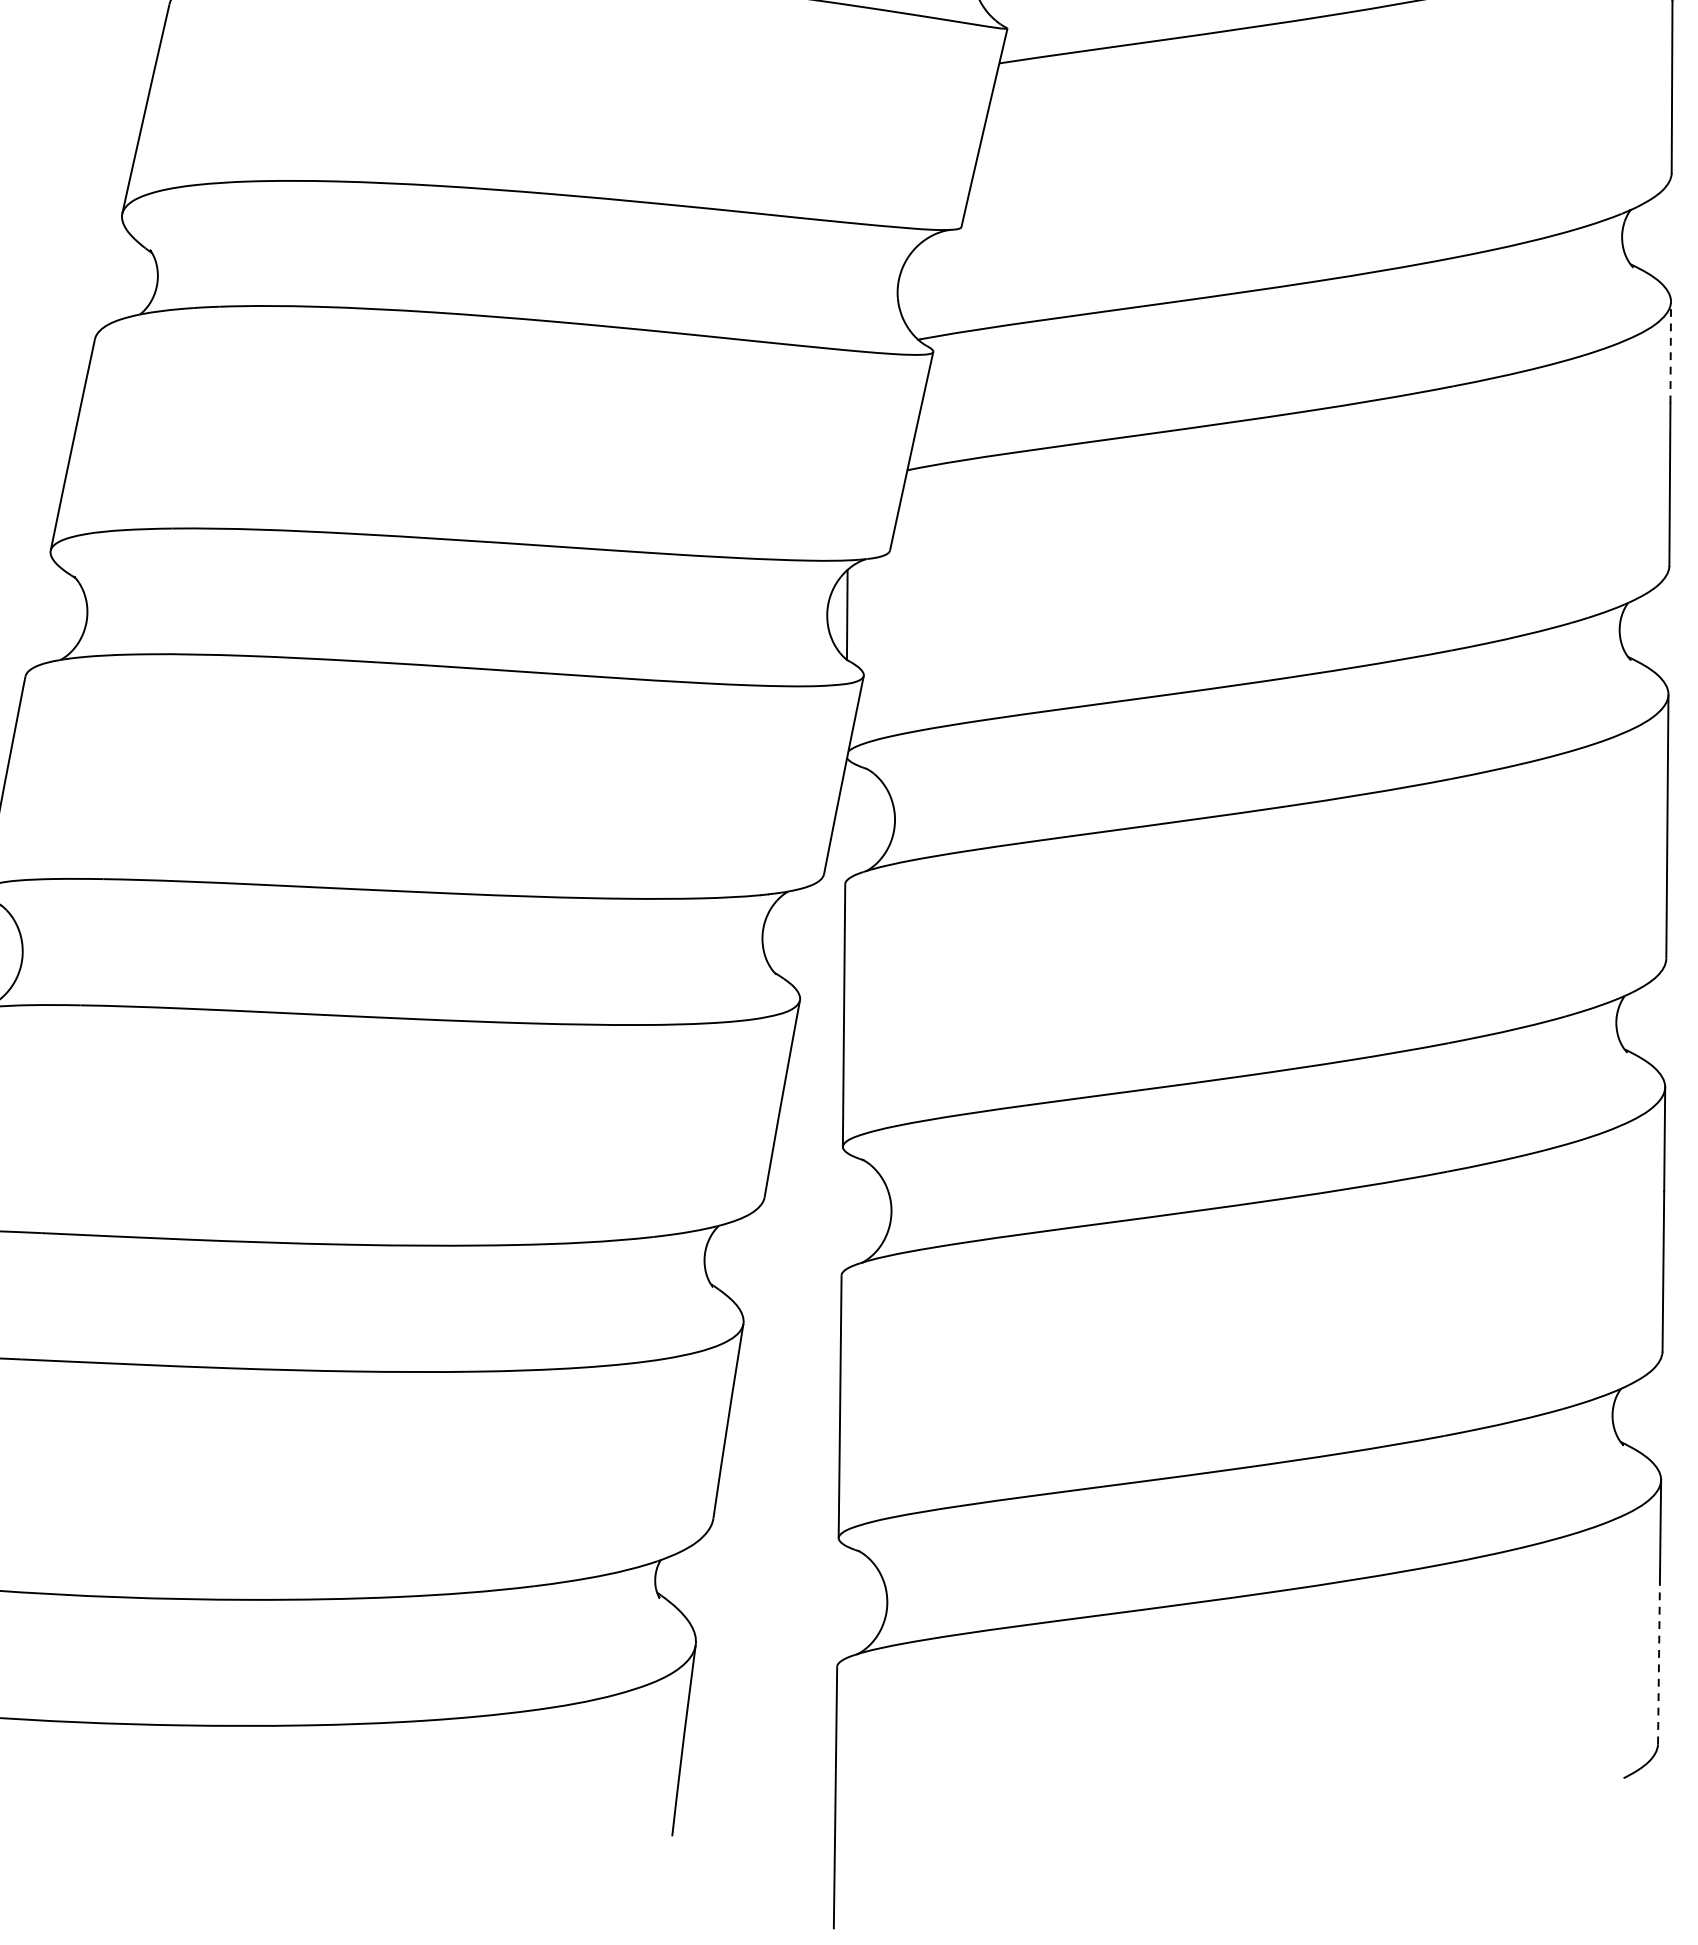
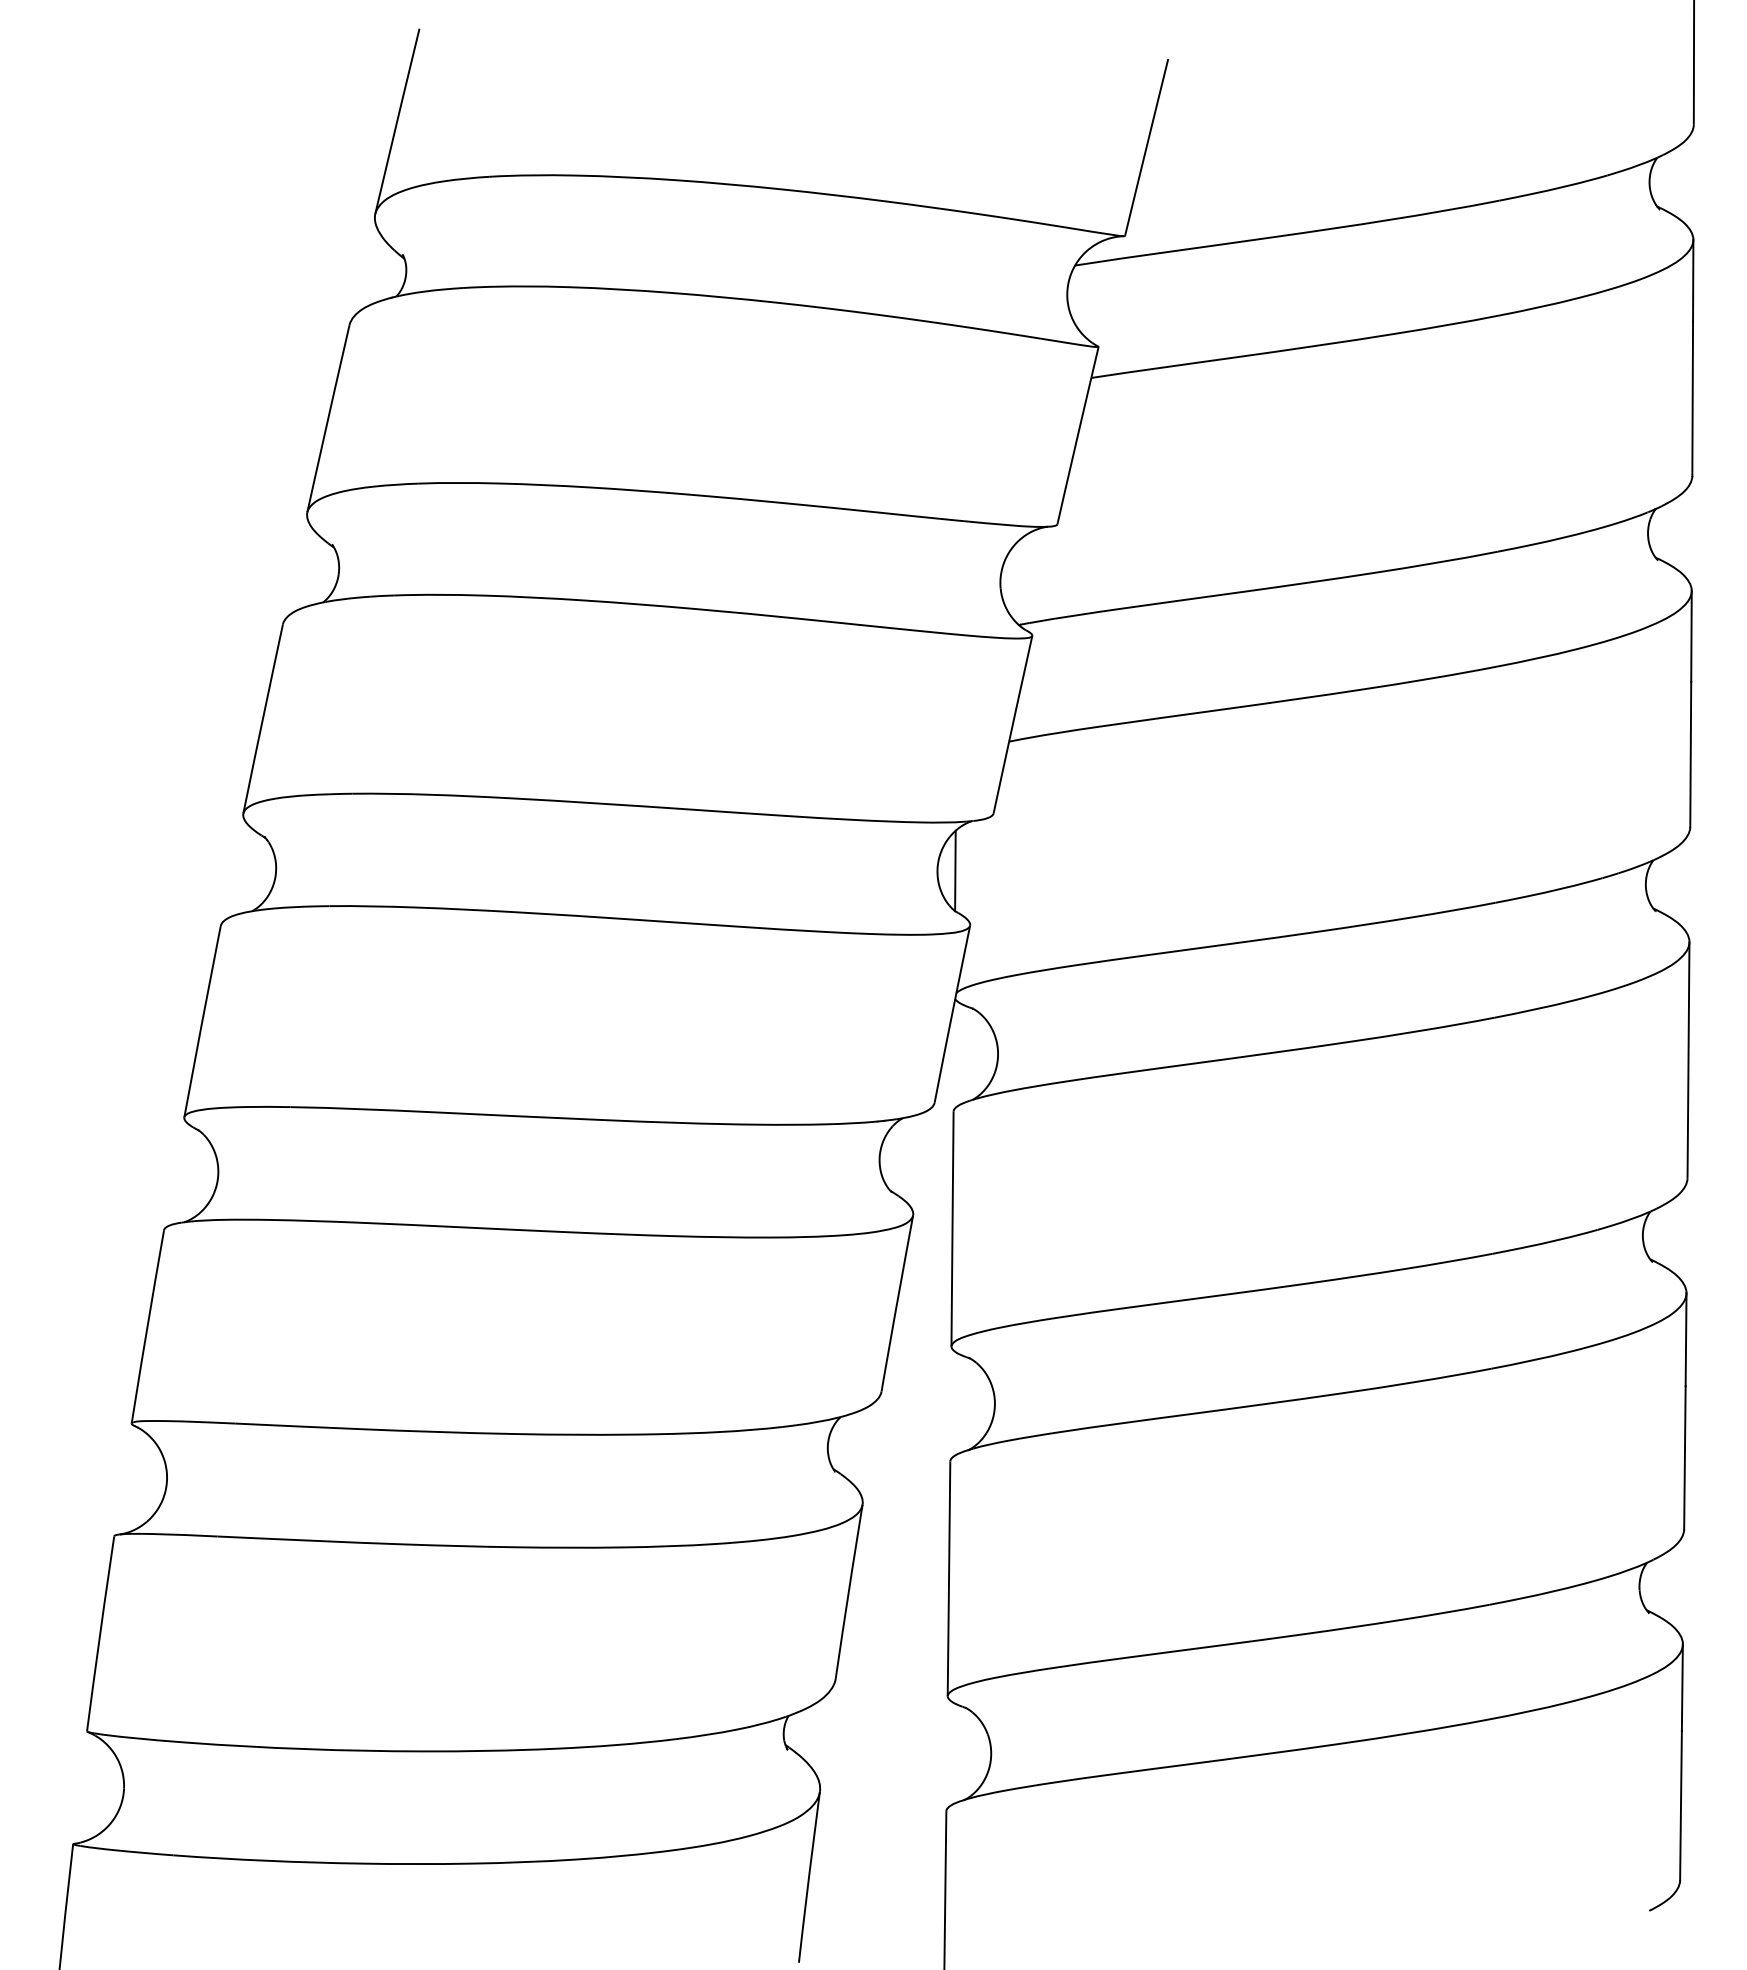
line: (1670, 351) -> (1691, 635), dashed -> solid
line: (1658, 1660) -> (1680, 1805), dashed -> solid

